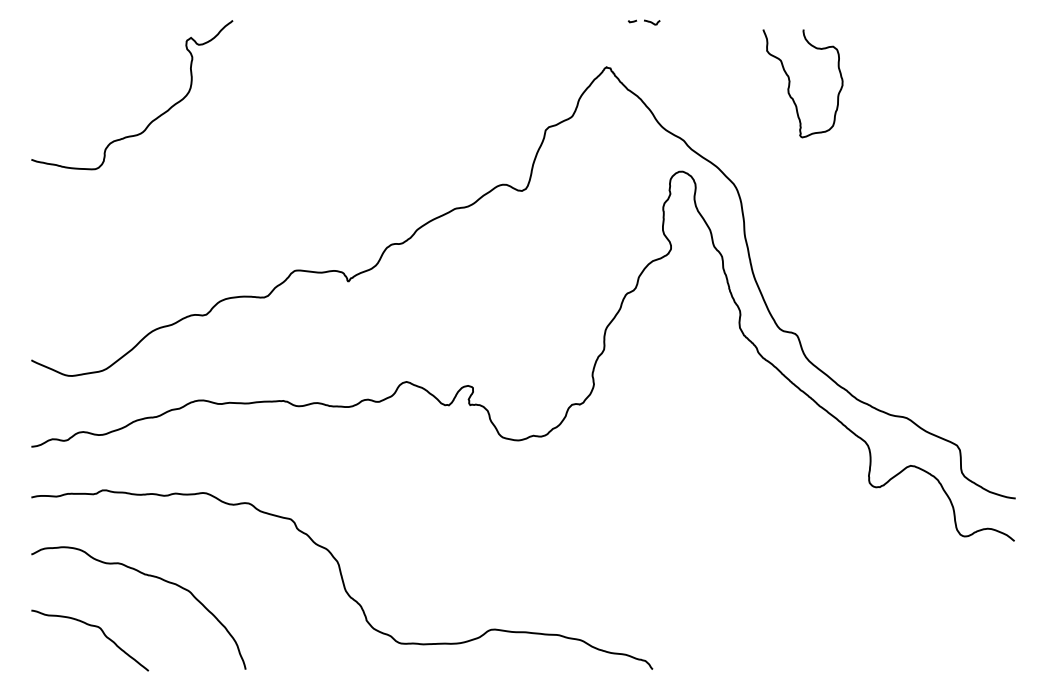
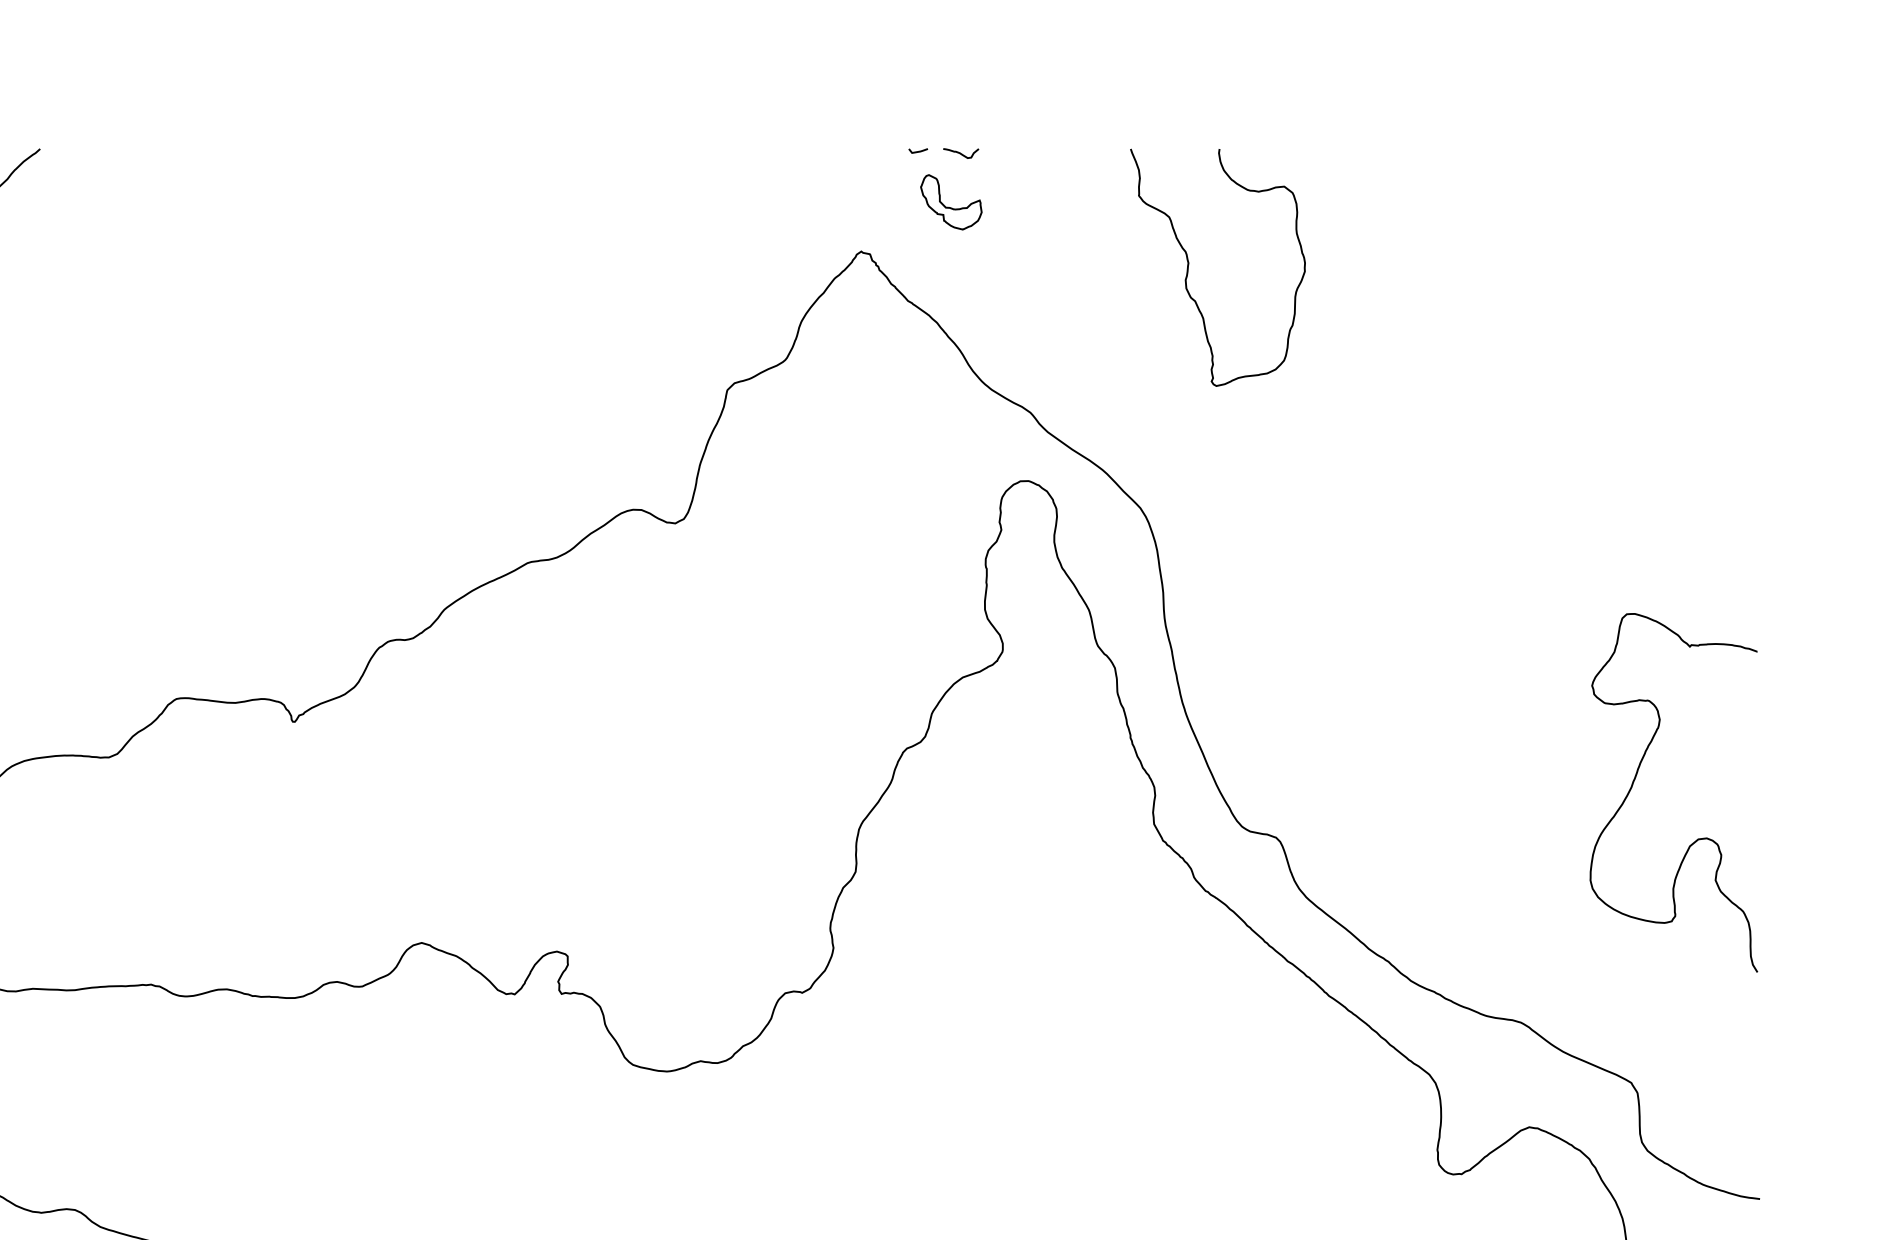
part: (647, 44) -> (951, 201), added
curve: (790, 83) -> (1190, 267), moved
curve: (959, 308) -> (1636, 781), added

